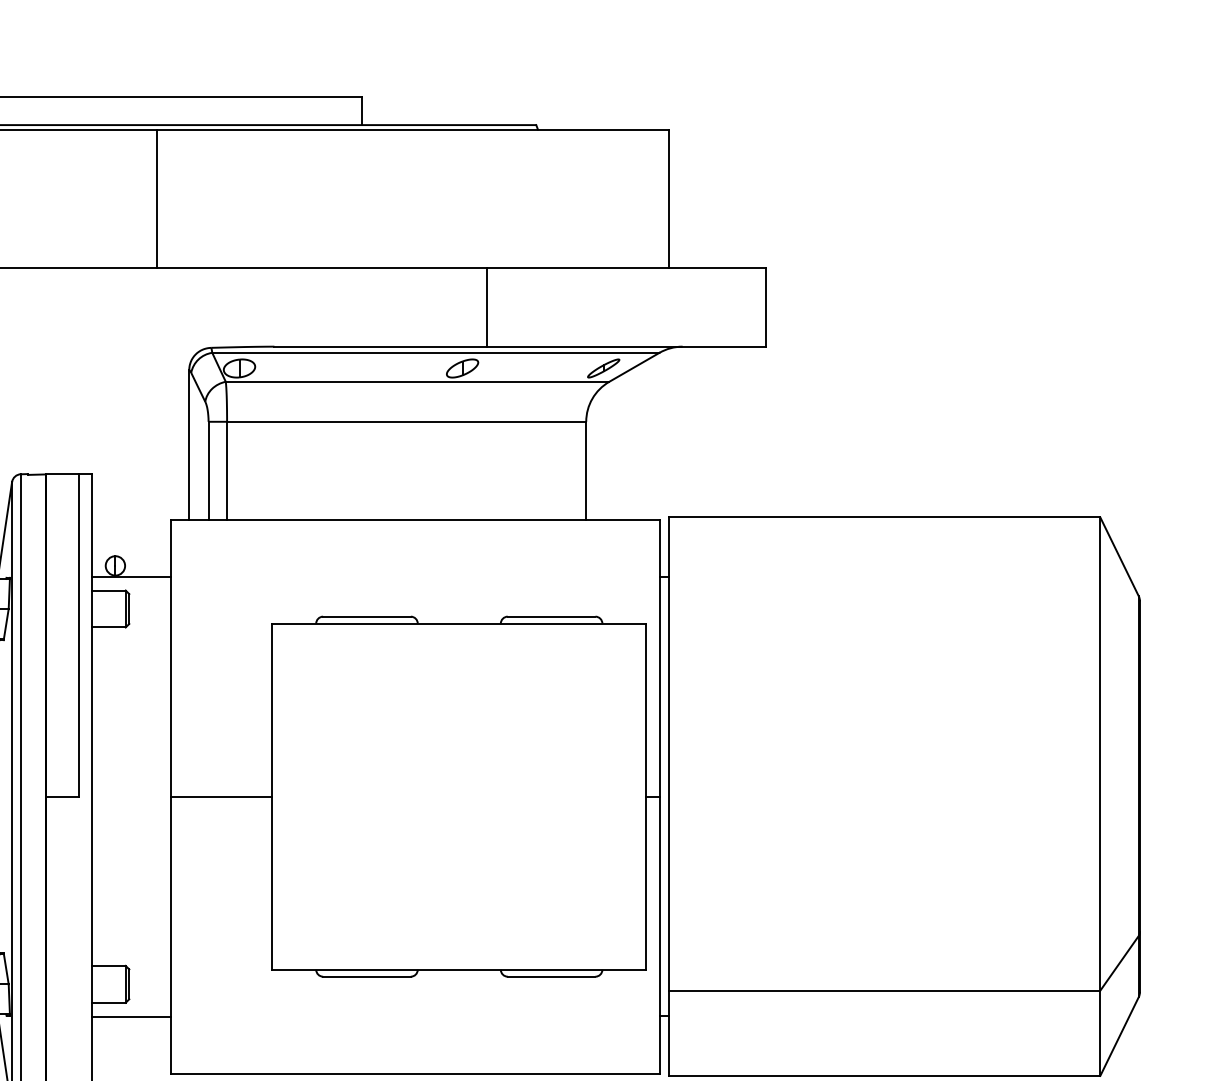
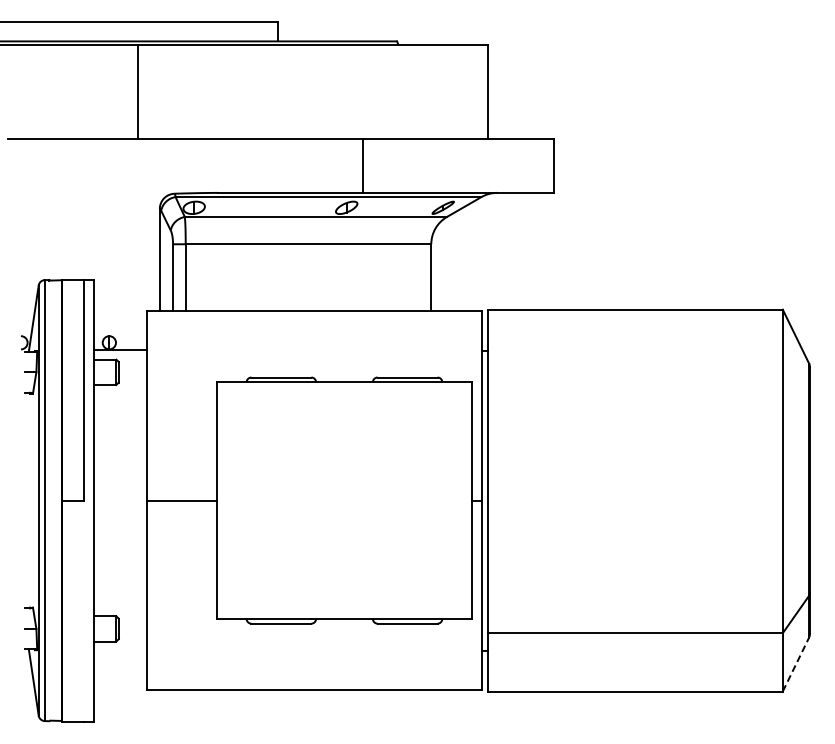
line: (131, 1017) -> (120, 651), removed
line: (1120, 1036) -> (796, 664), solid -> dashed

